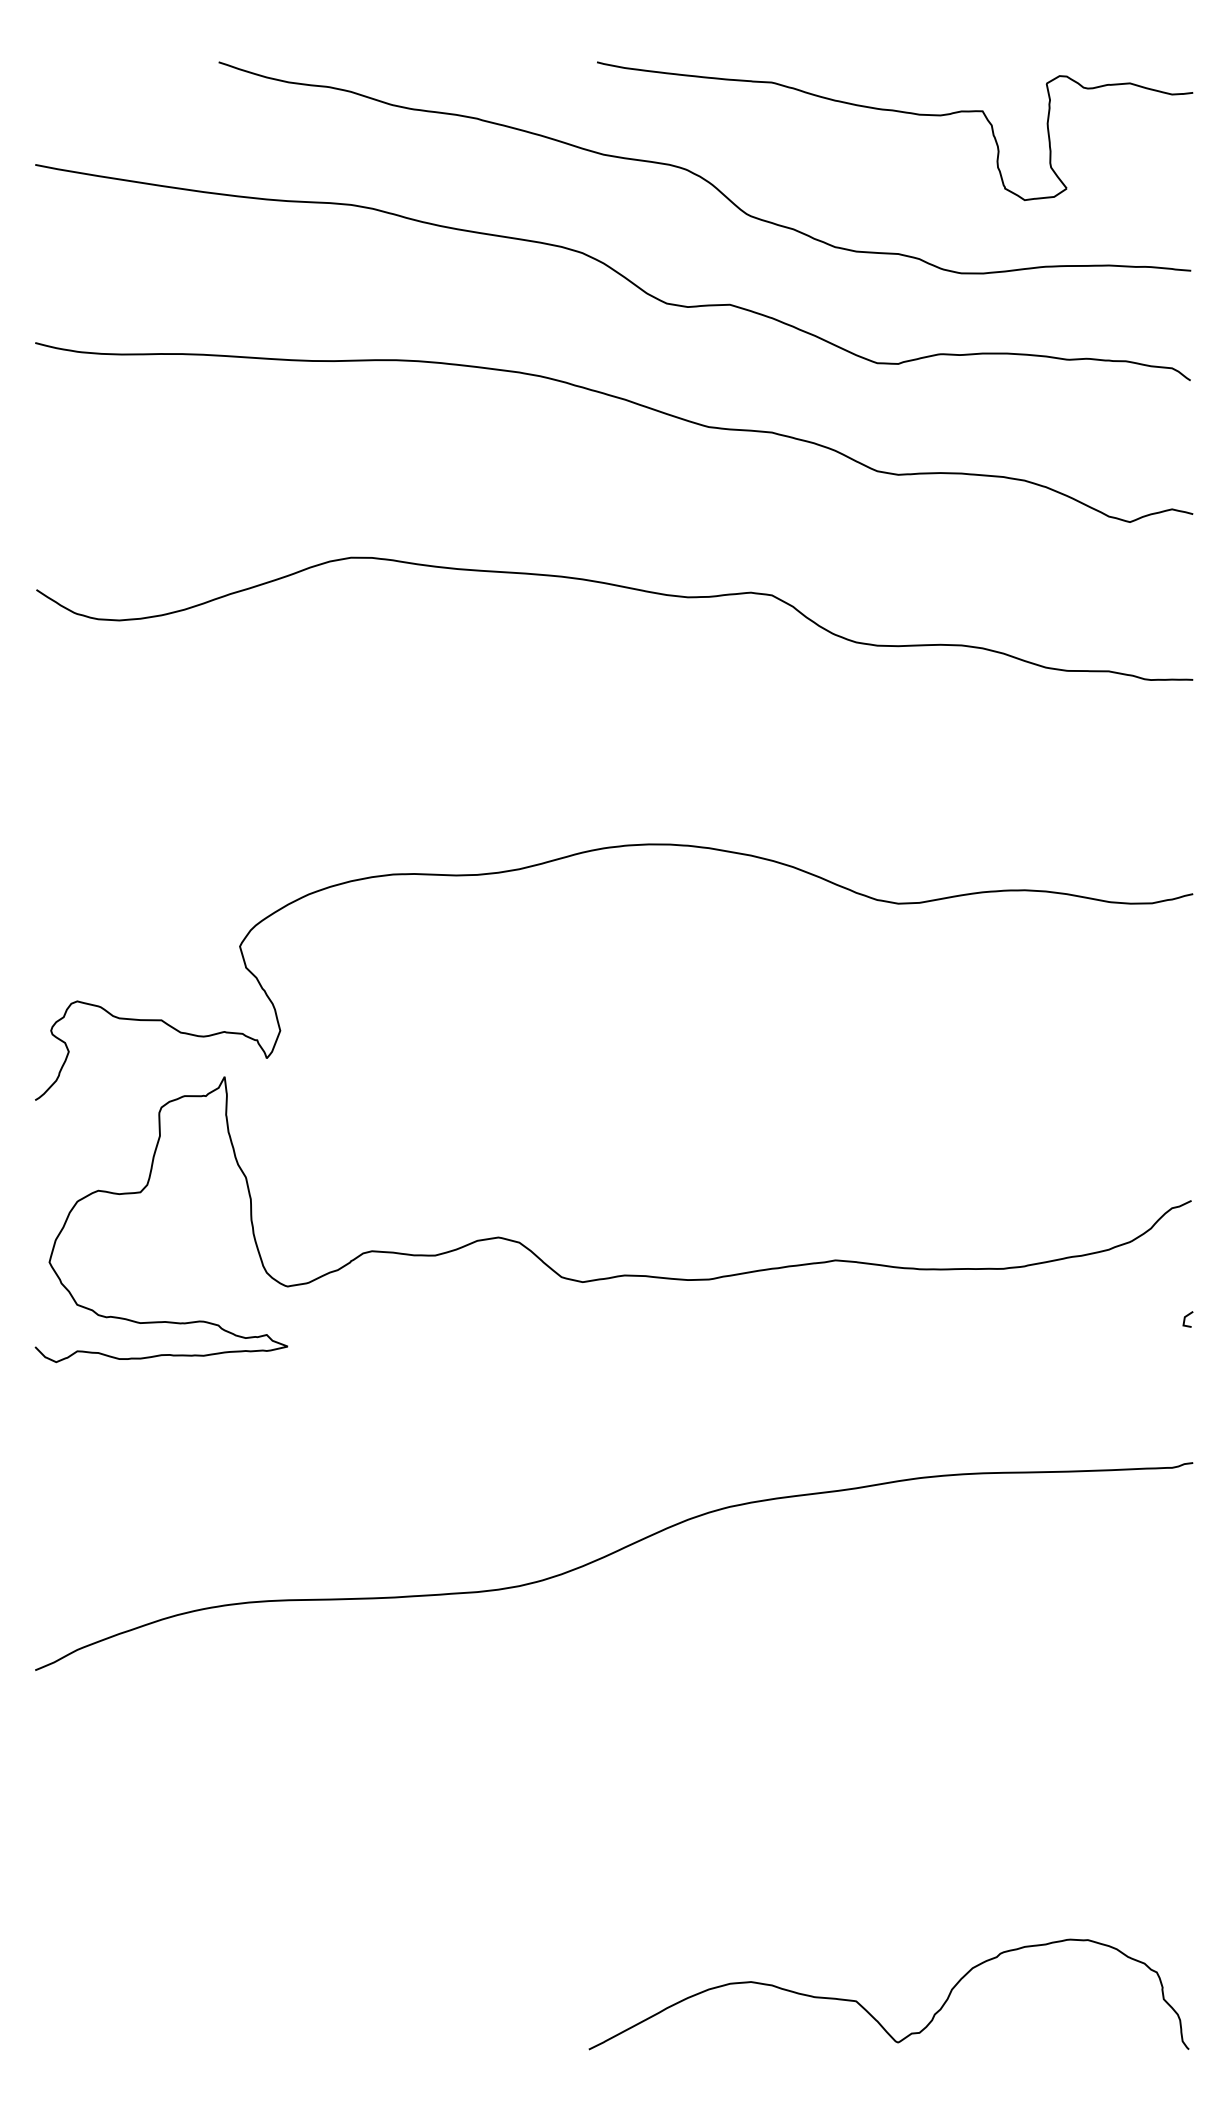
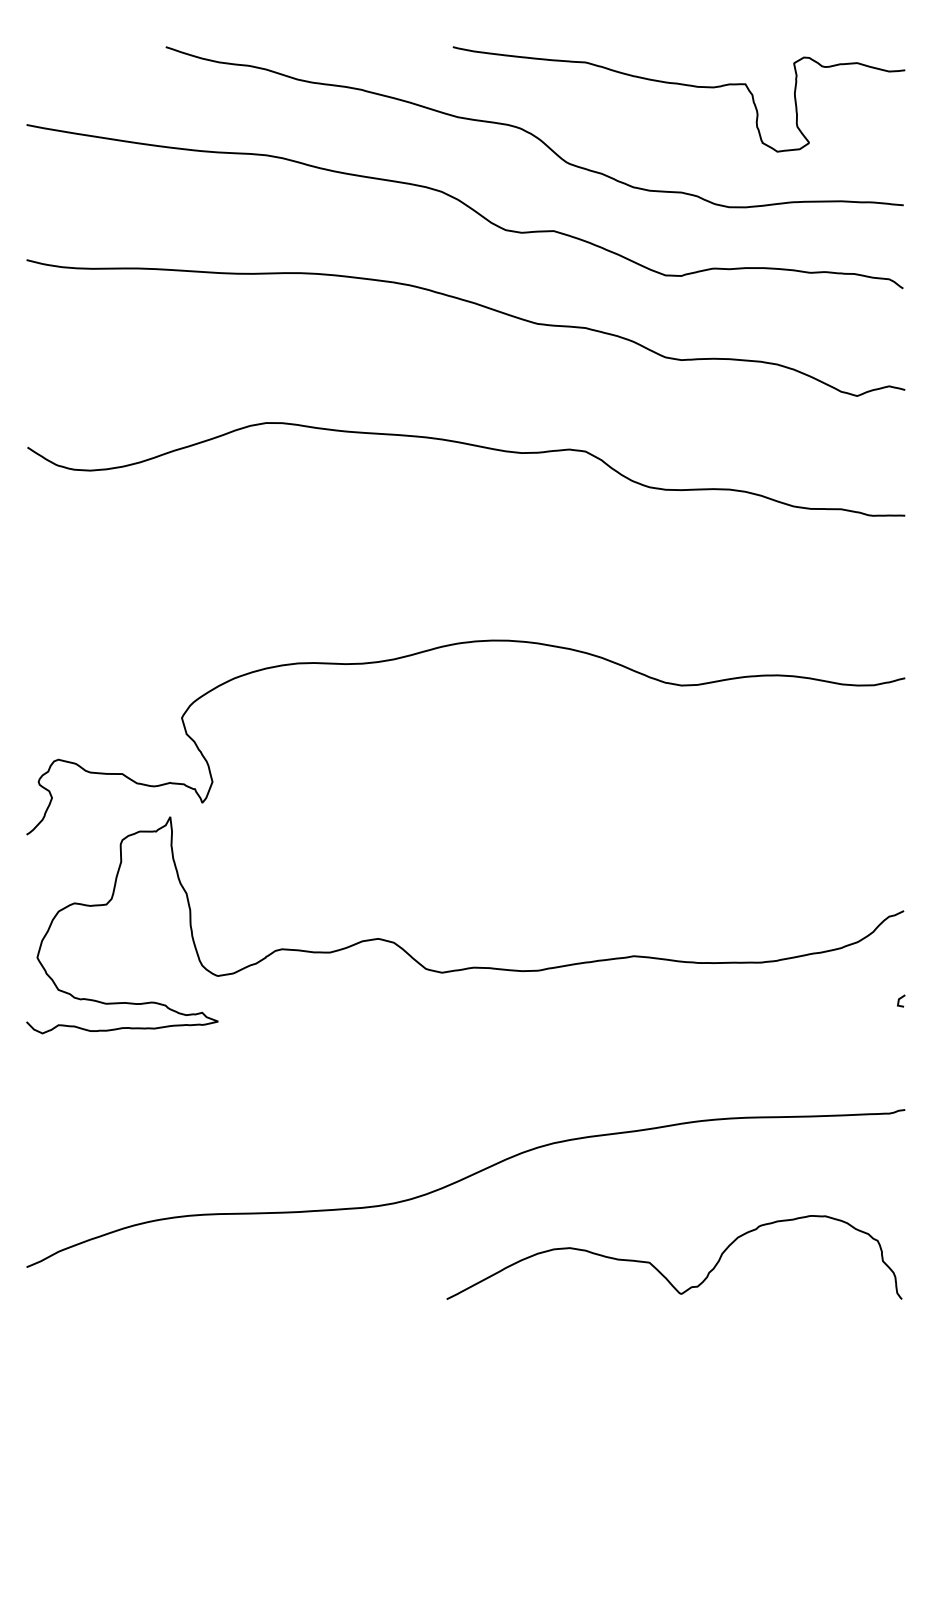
curve: (869, 2012) -> (659, 1271), moved

